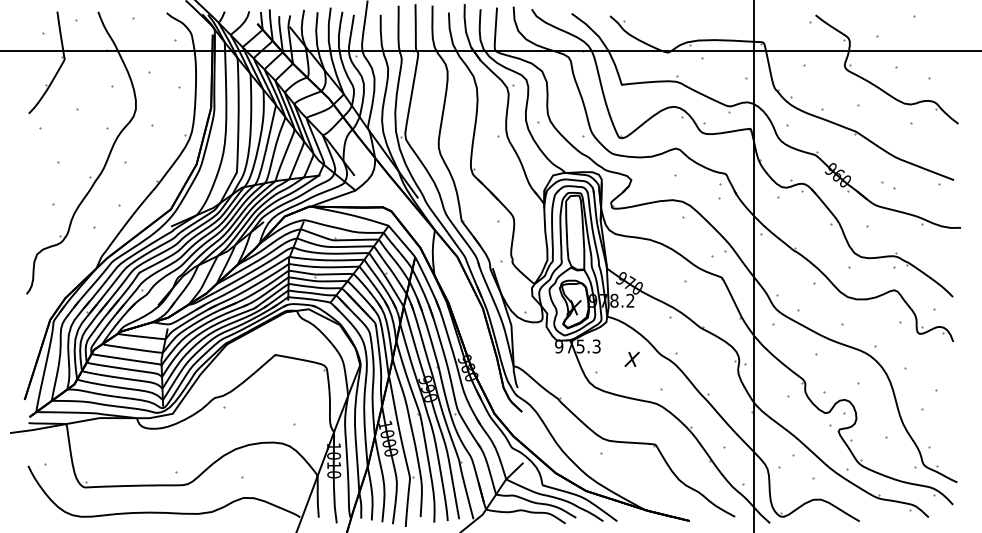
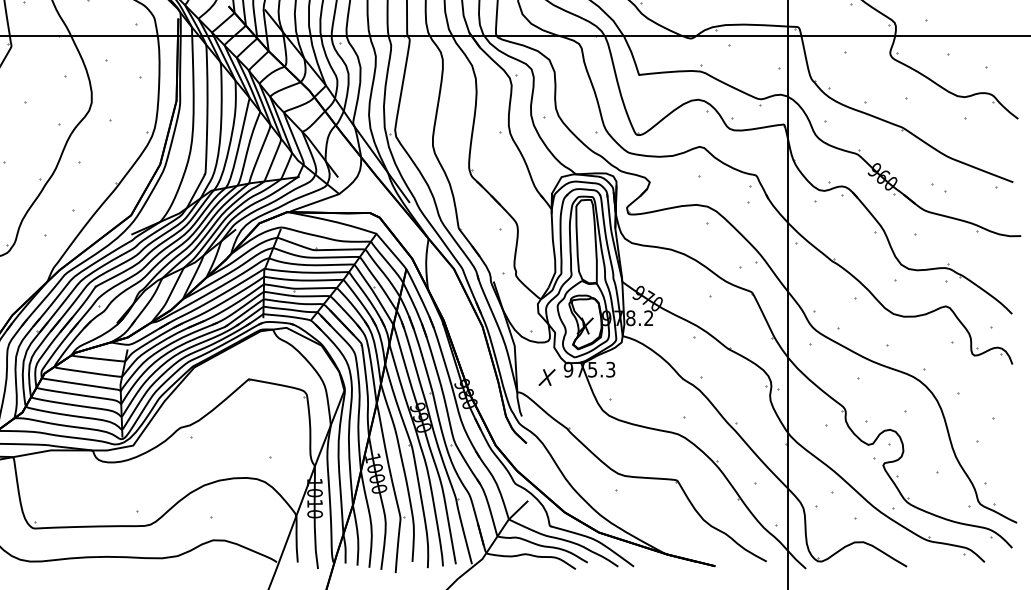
part: (631, 359) -> (546, 377), moved

